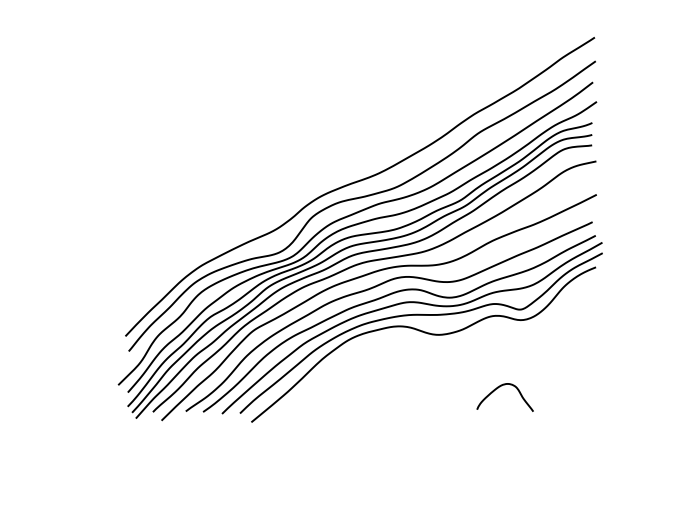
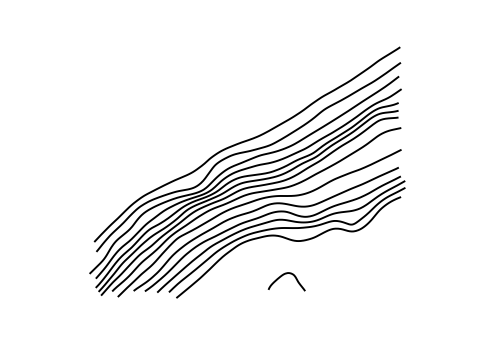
curve: (498, 389) -> (282, 276), moved

